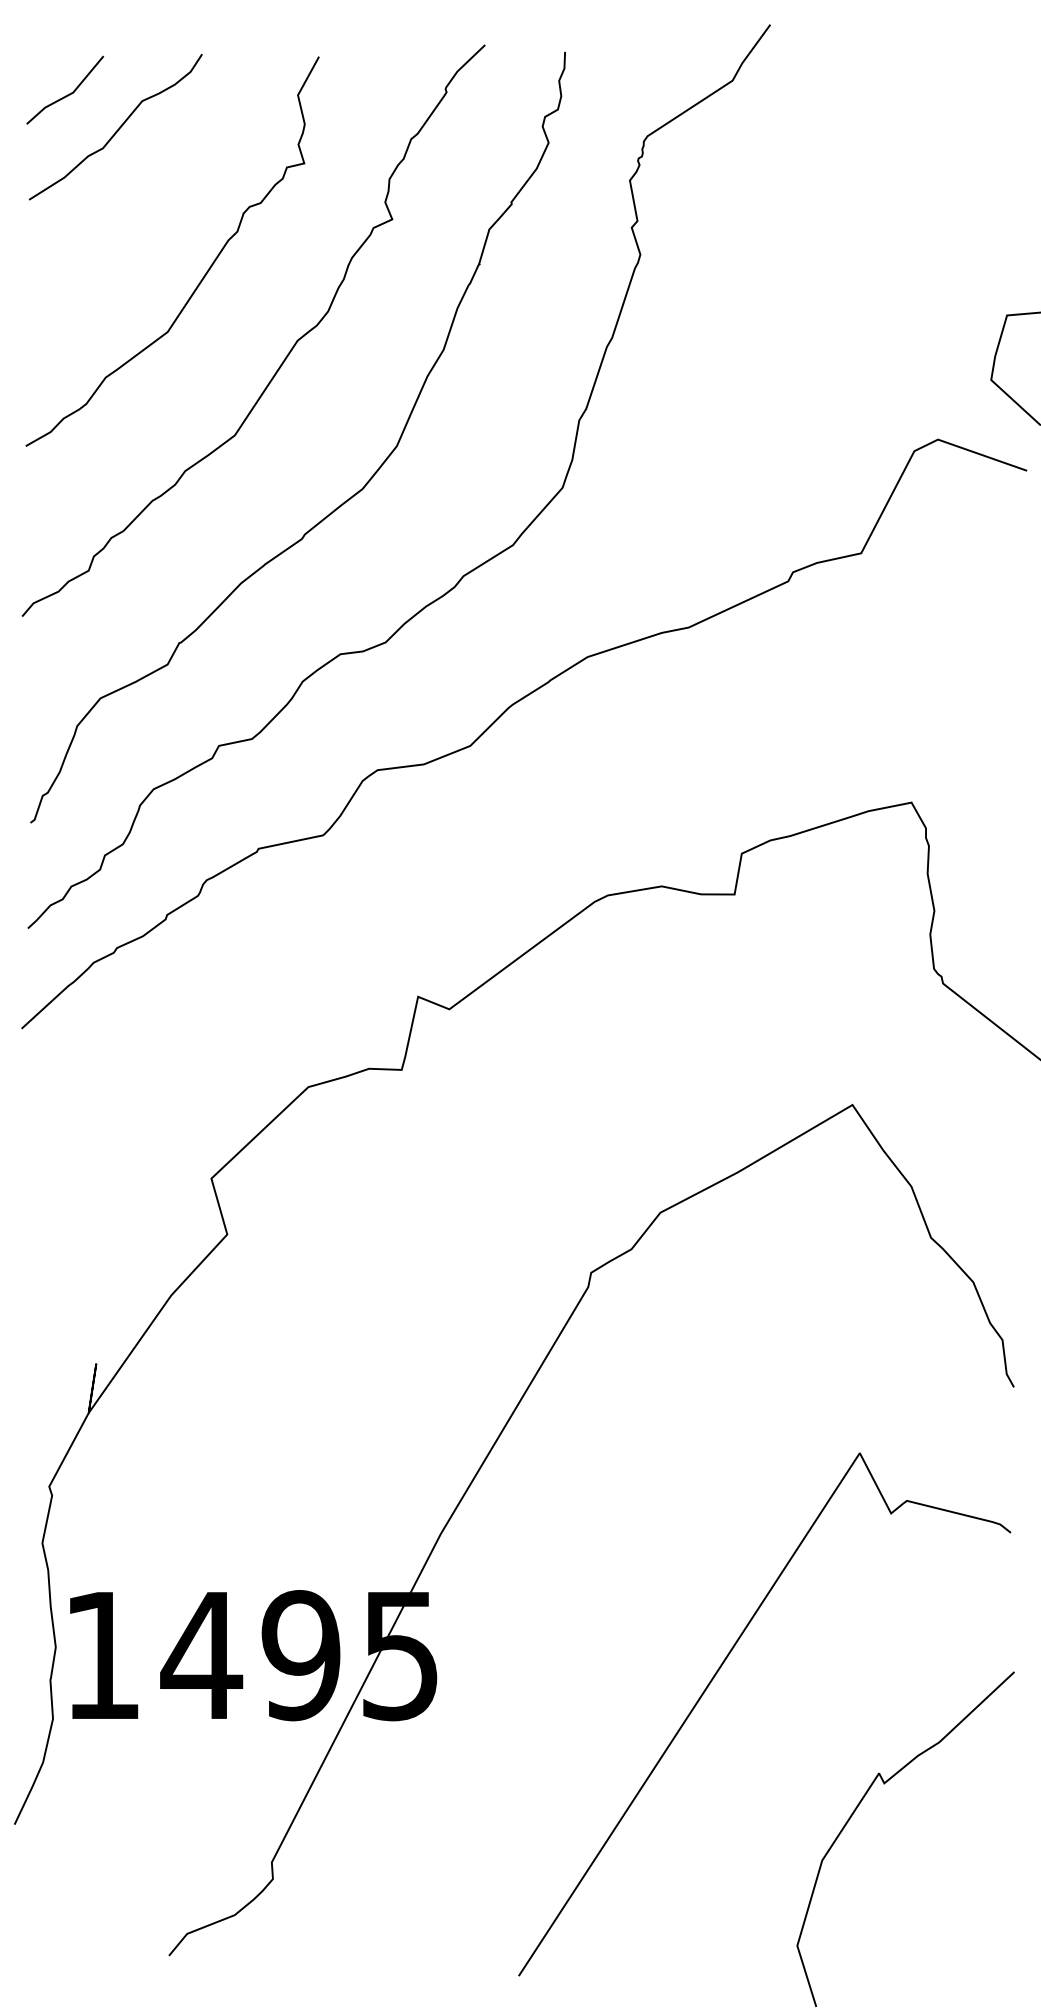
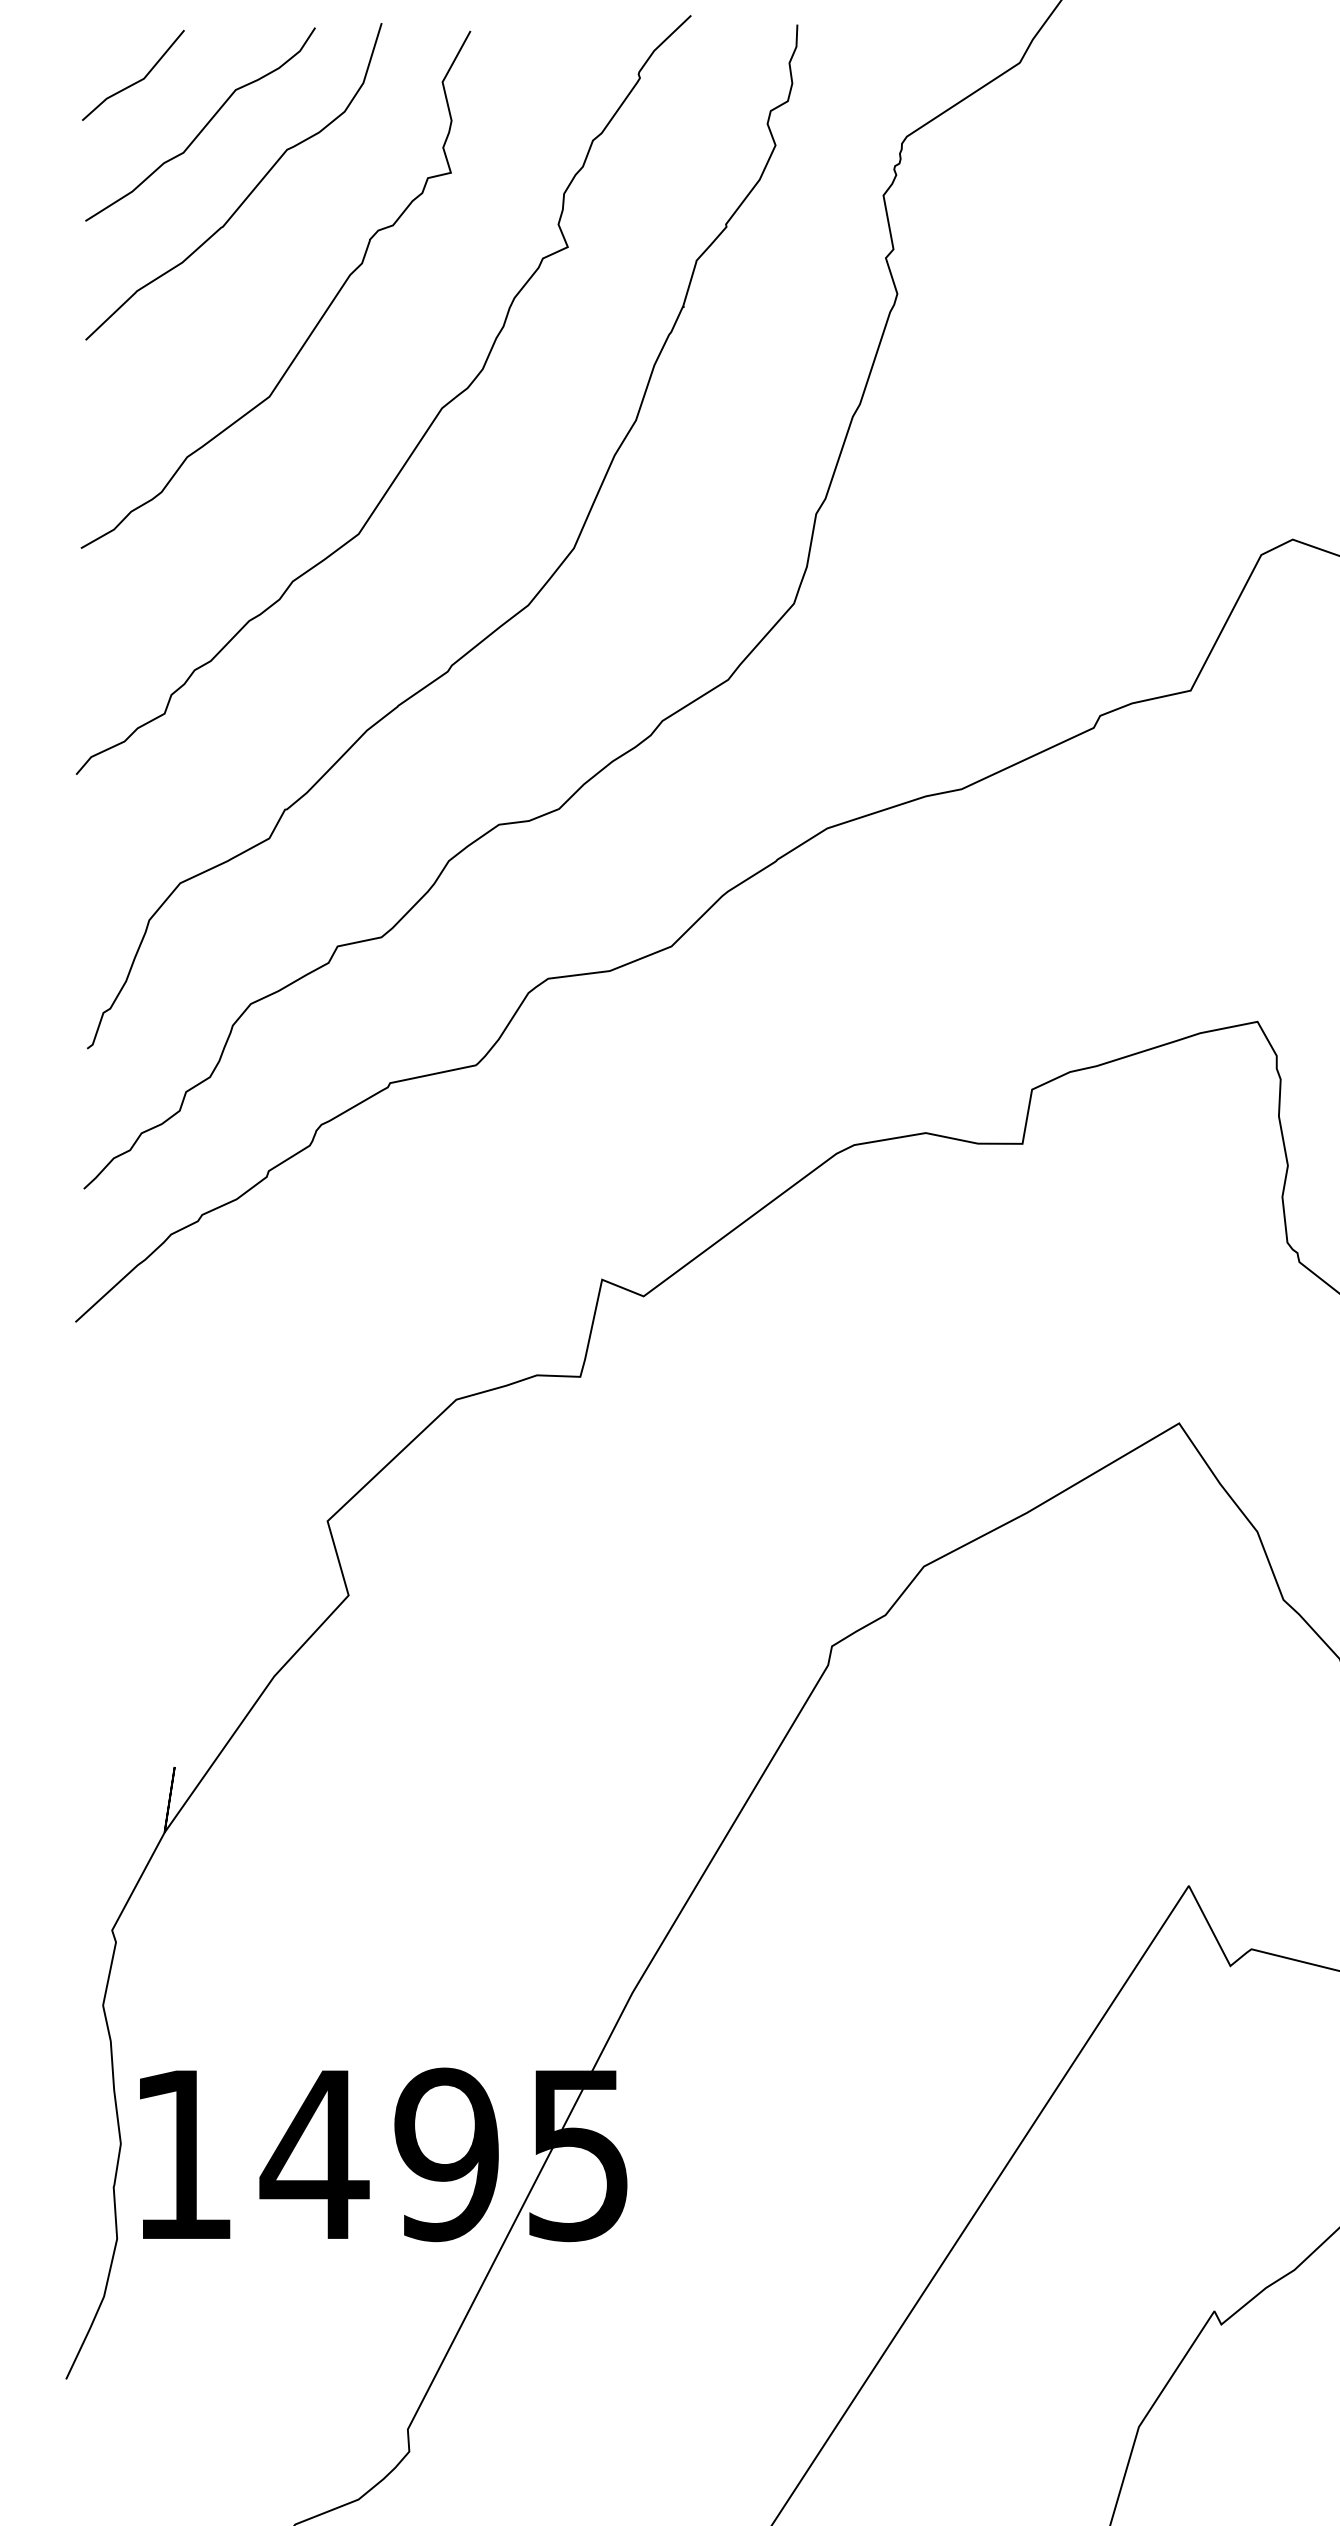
curve: (151, 179) -> (247, 194), added

